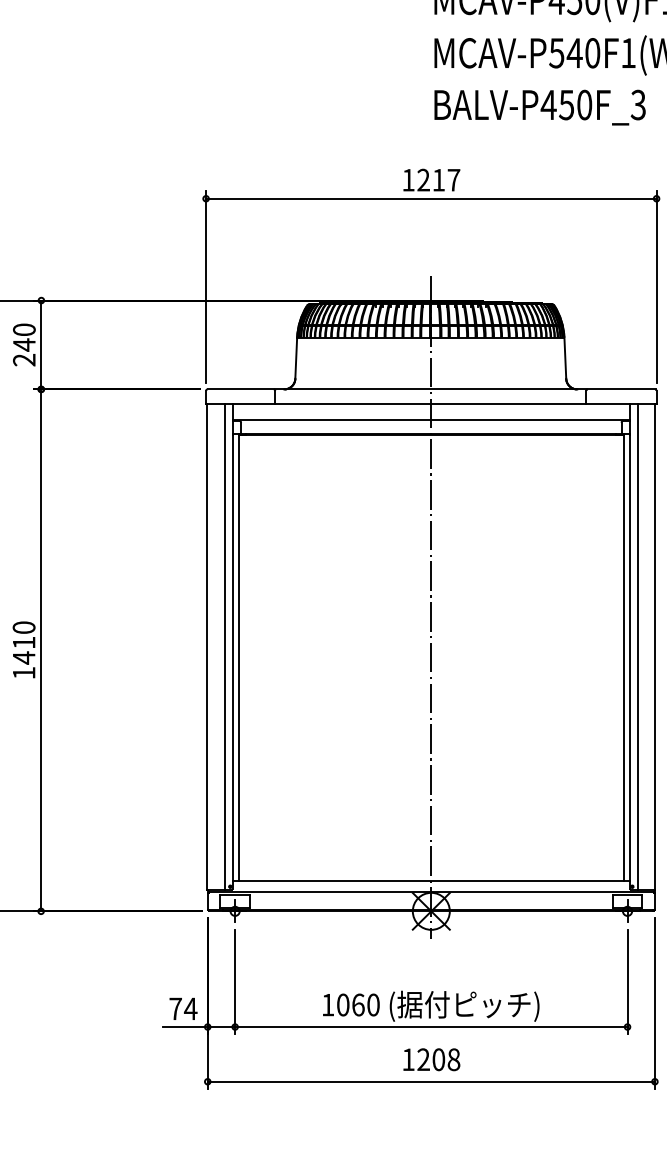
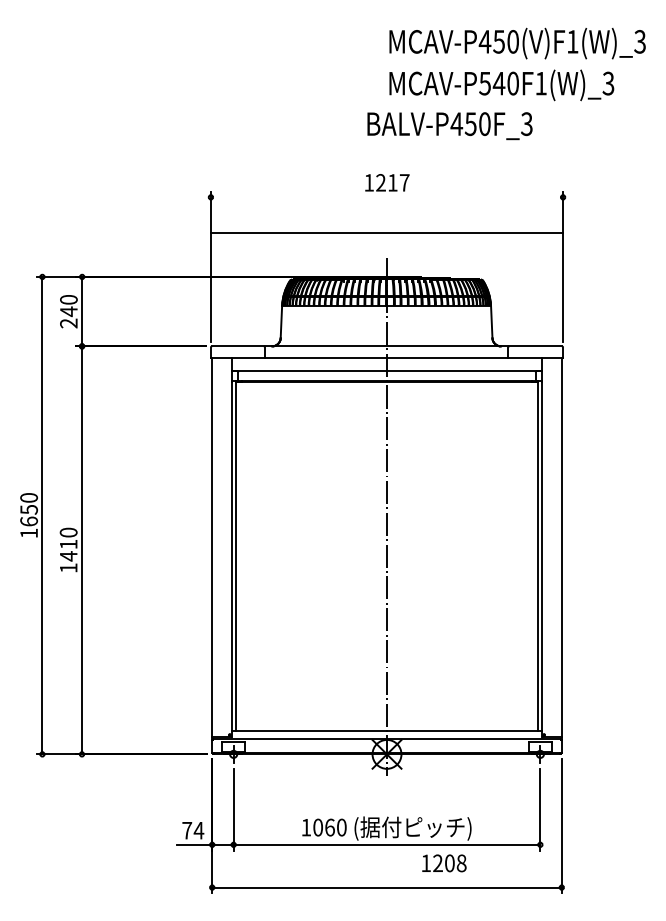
text: (539, 108) -> (449, 126), moved
line: (430, 198) -> (386, 233), moved
line: (224, 646) -> (225, 547), removed
line: (637, 646) -> (548, 547), removed
text: (431, 1059) -> (444, 863), moved

